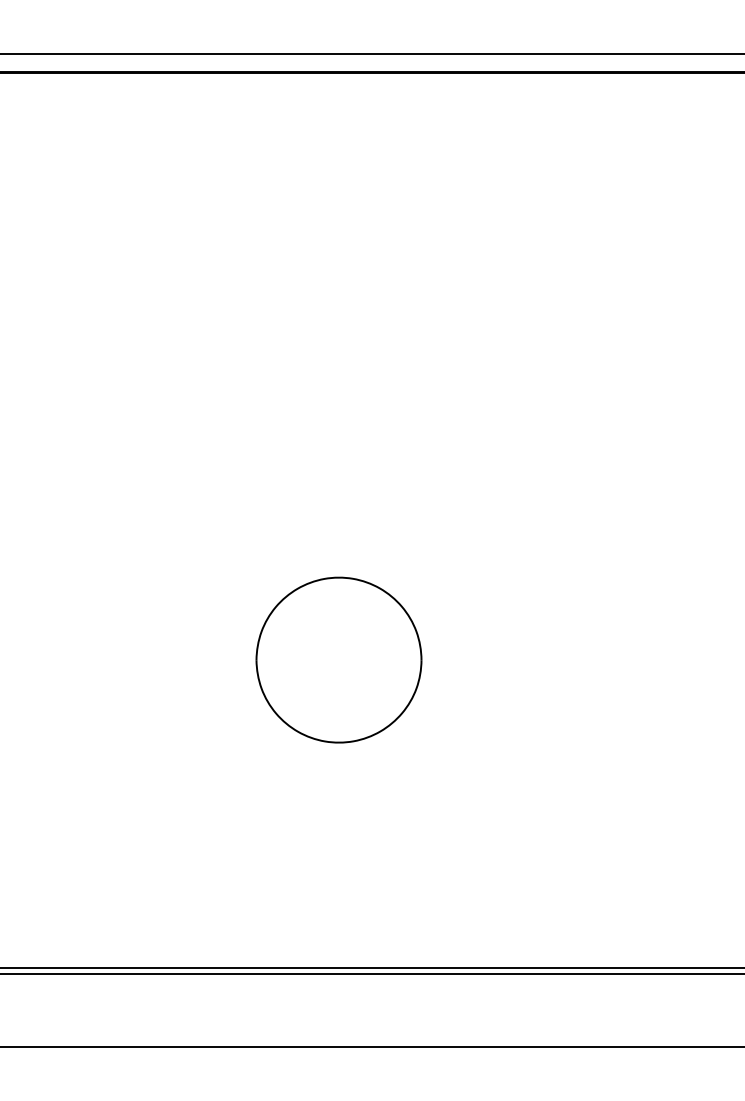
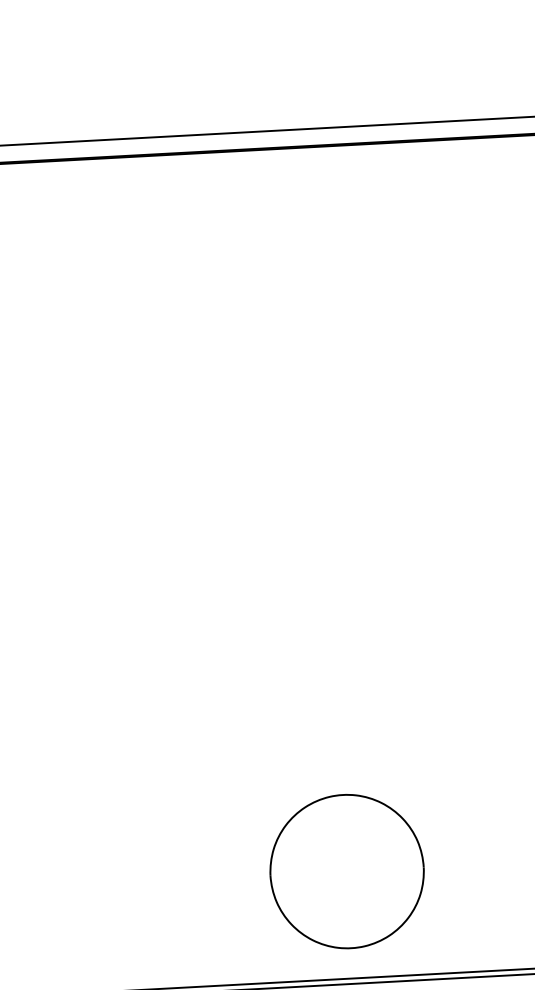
part: (338, 659) -> (346, 871), moved

